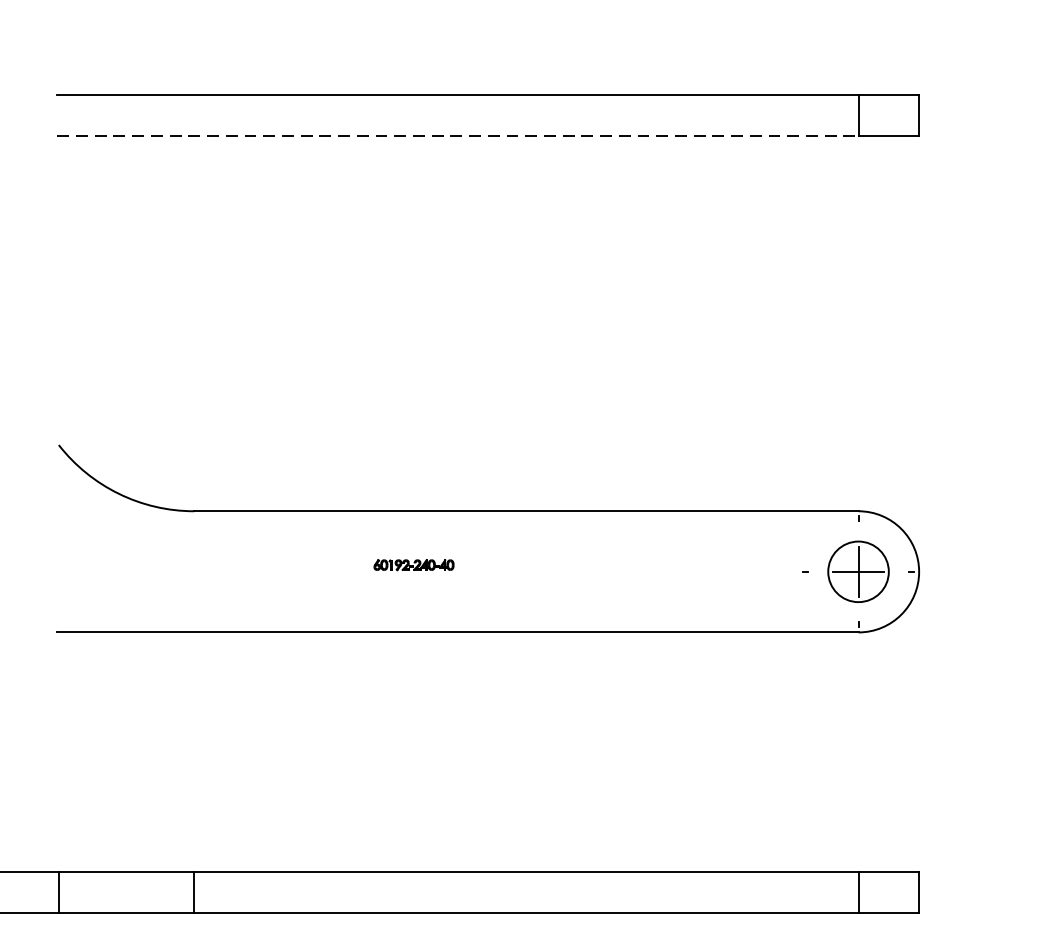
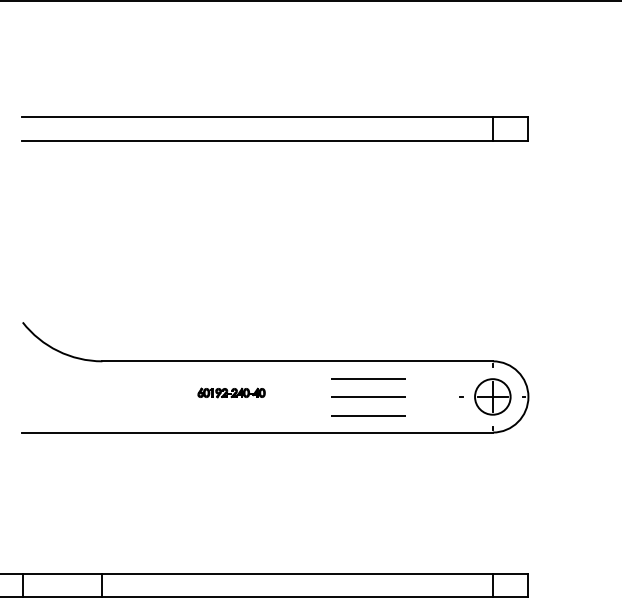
line: (458, 135) -> (257, 140), dashed -> solid
line: (653, 542) -> (372, 379), added
part: (413, 564) -> (231, 392), size x1.43
line: (653, 572) -> (372, 397), added
line: (653, 603) -> (372, 415), added

